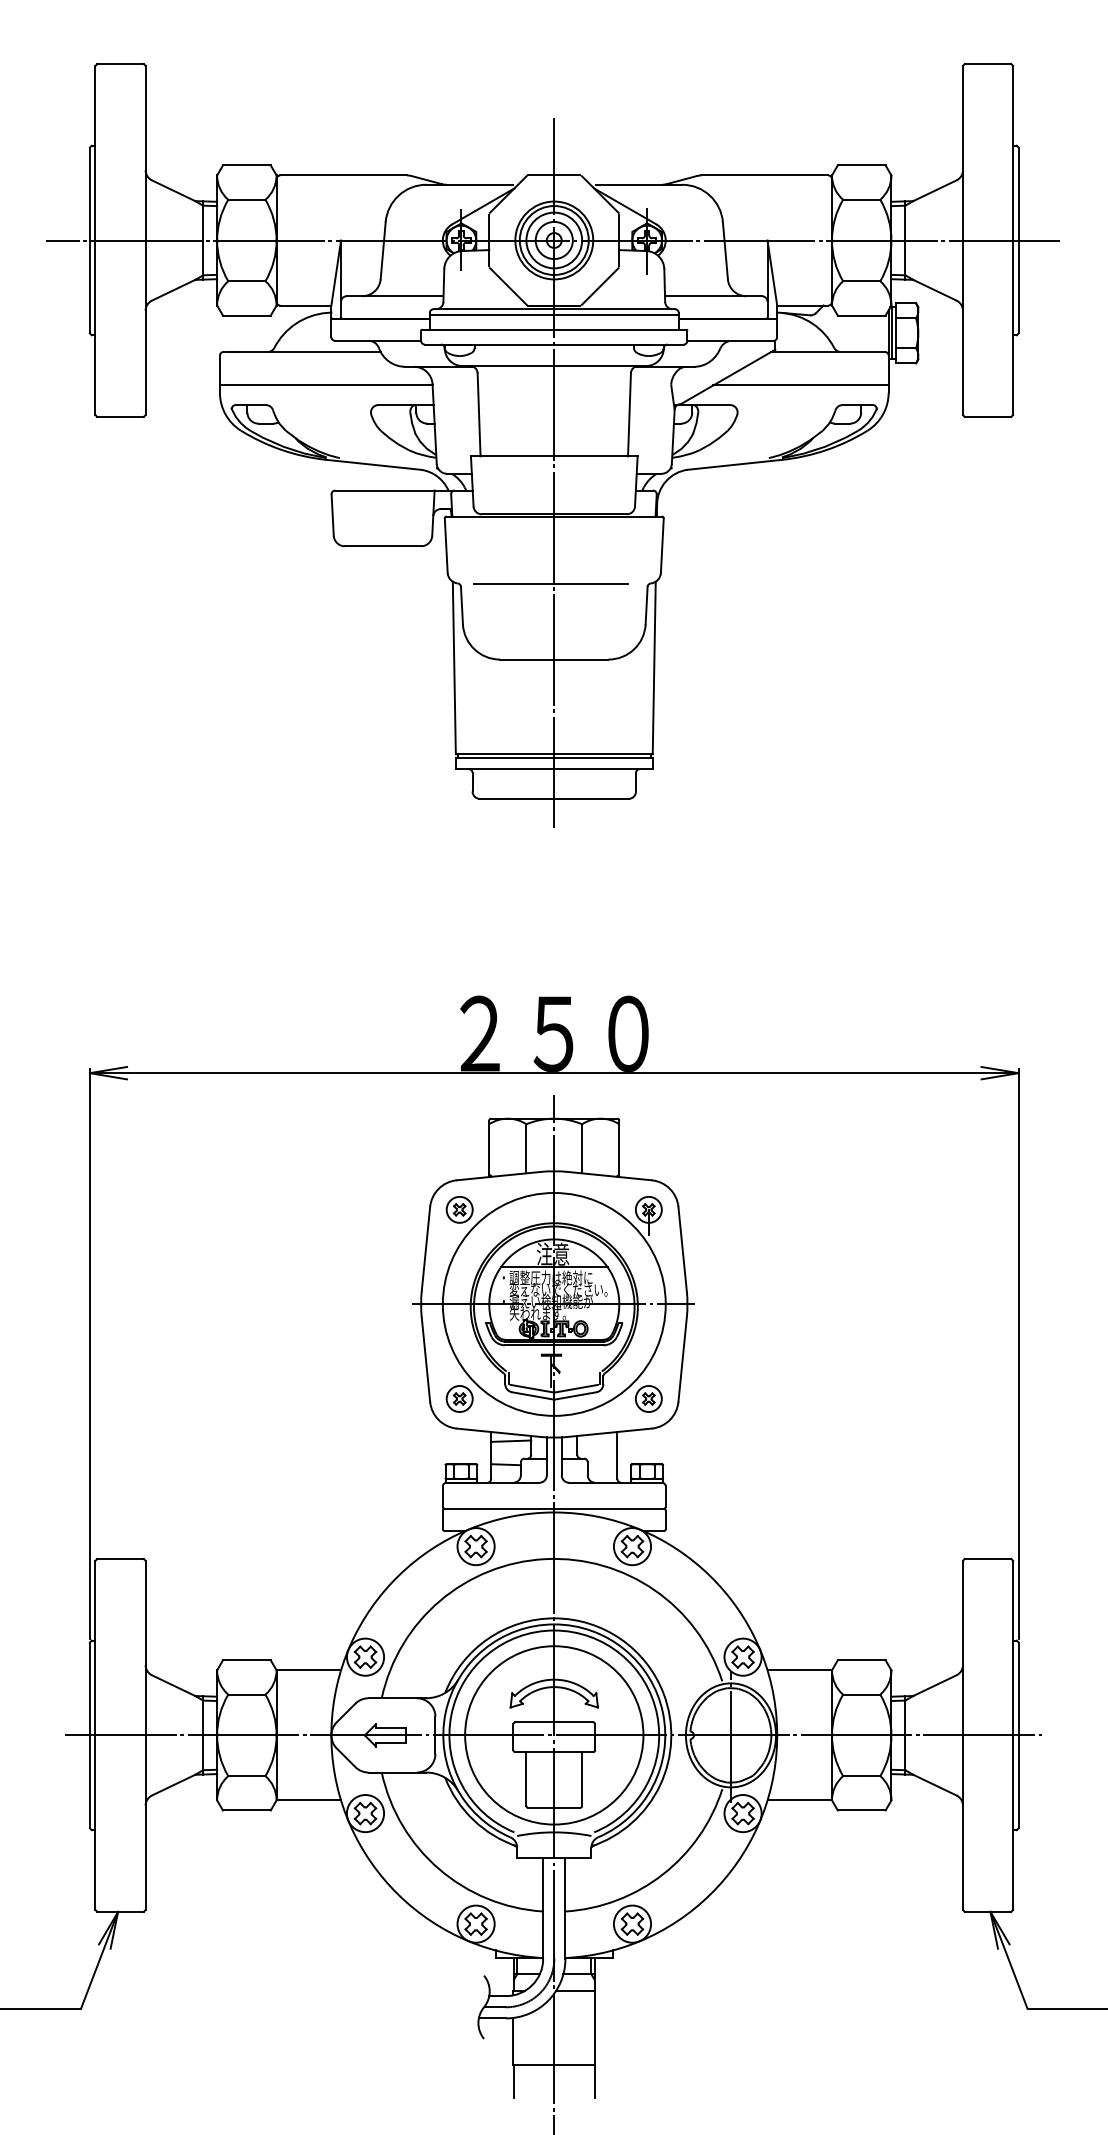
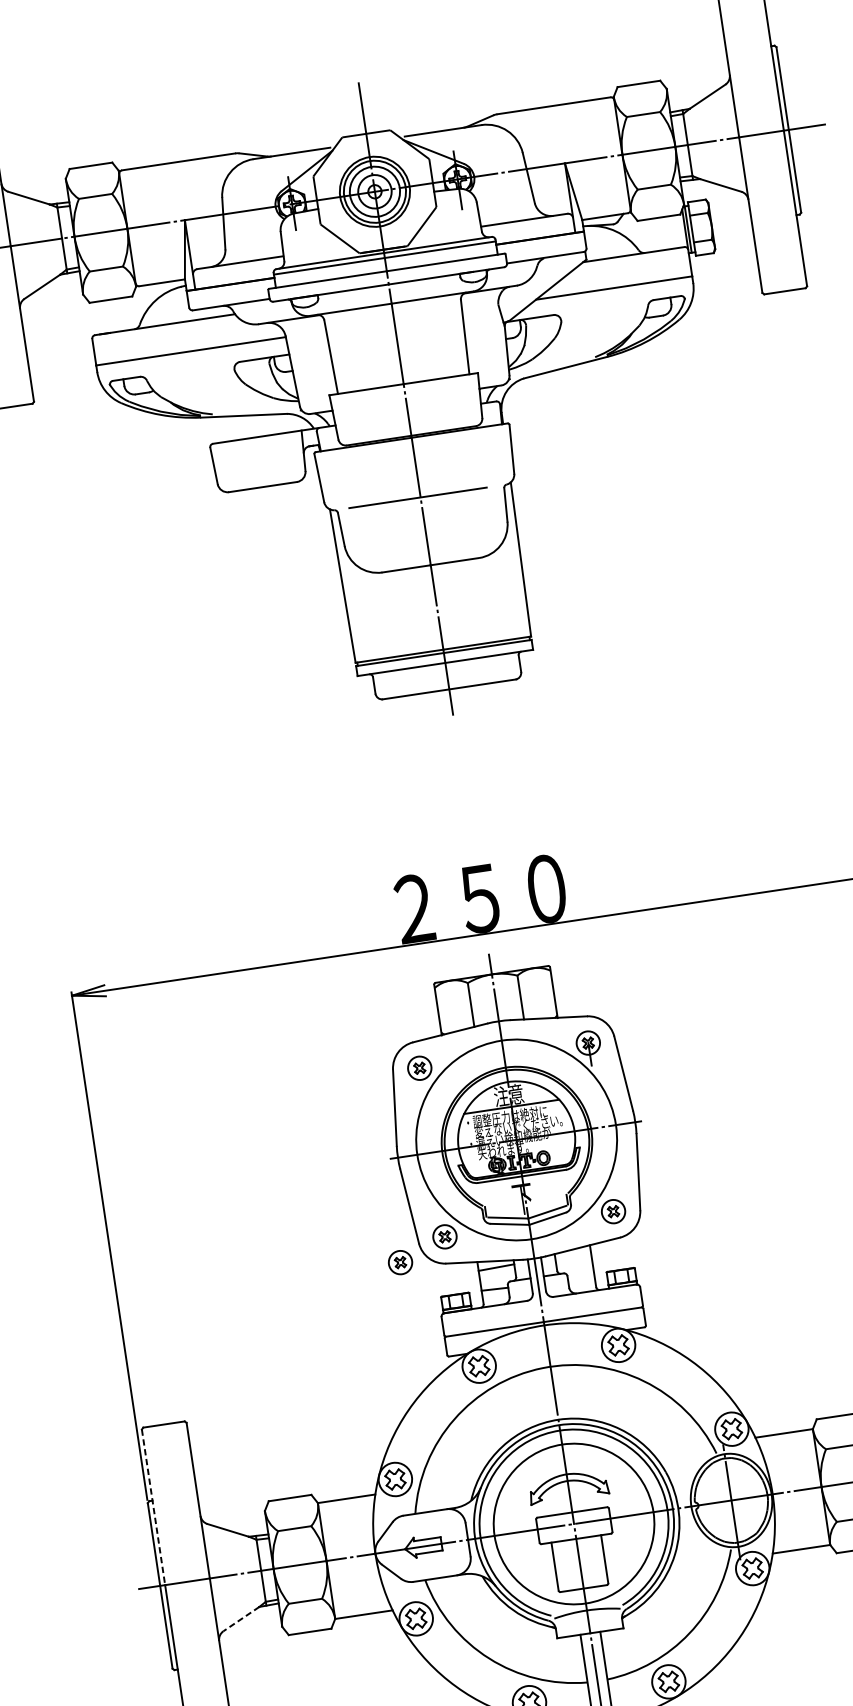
part: (406, 1419) -> (400, 1262), added
line: (95, 1648) -> (153, 1507), solid -> dashed
line: (173, 1785) -> (241, 1619), solid -> dashed

